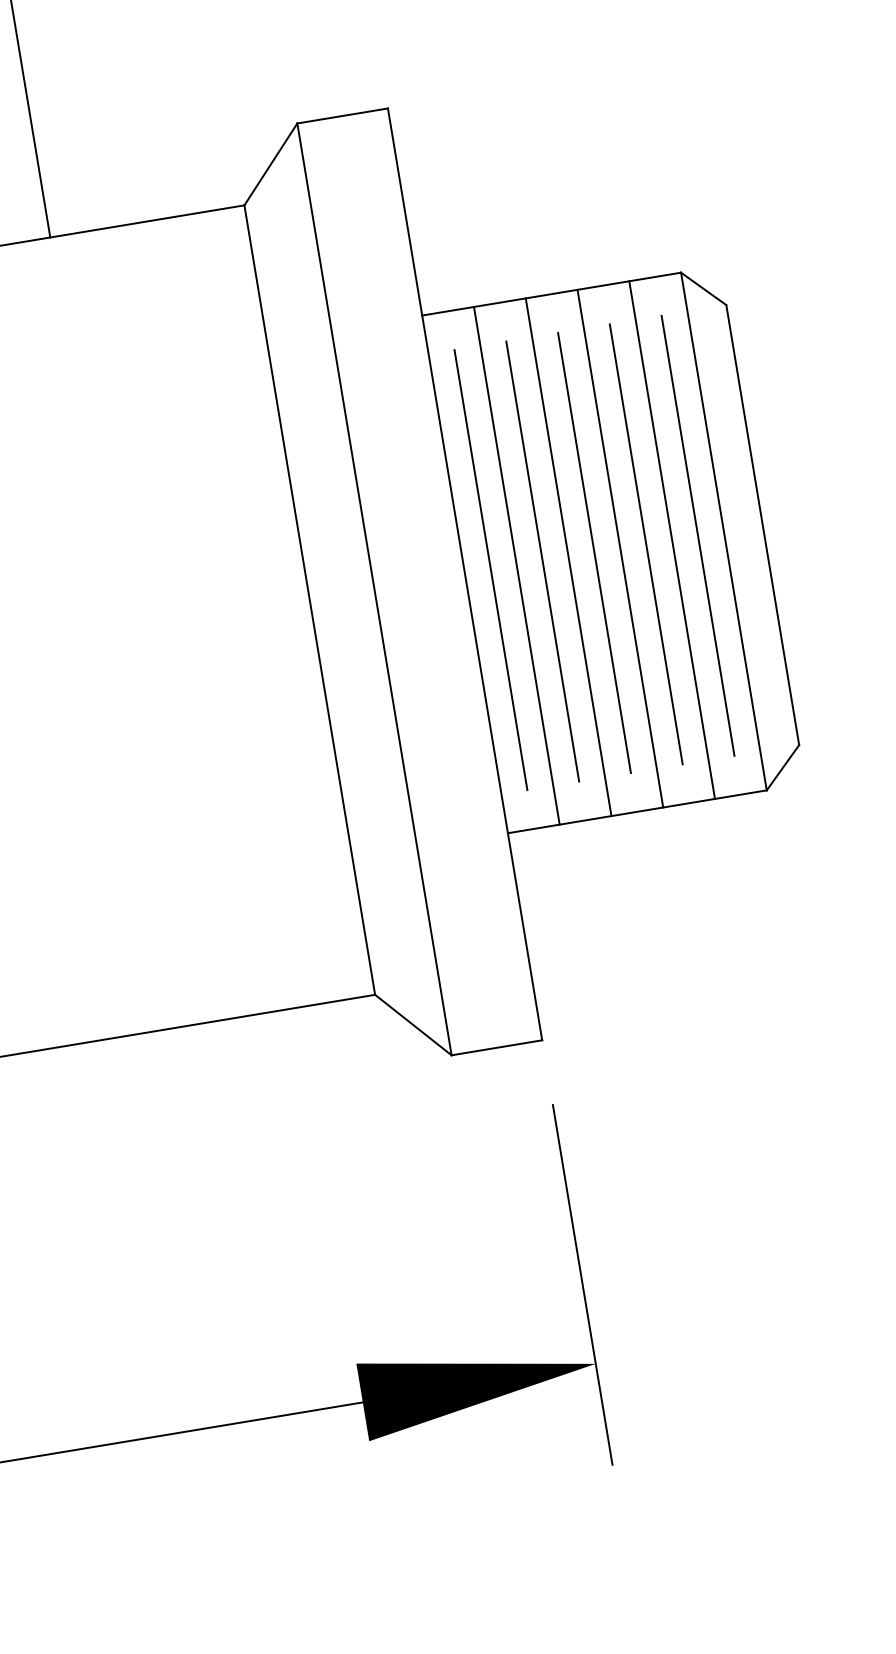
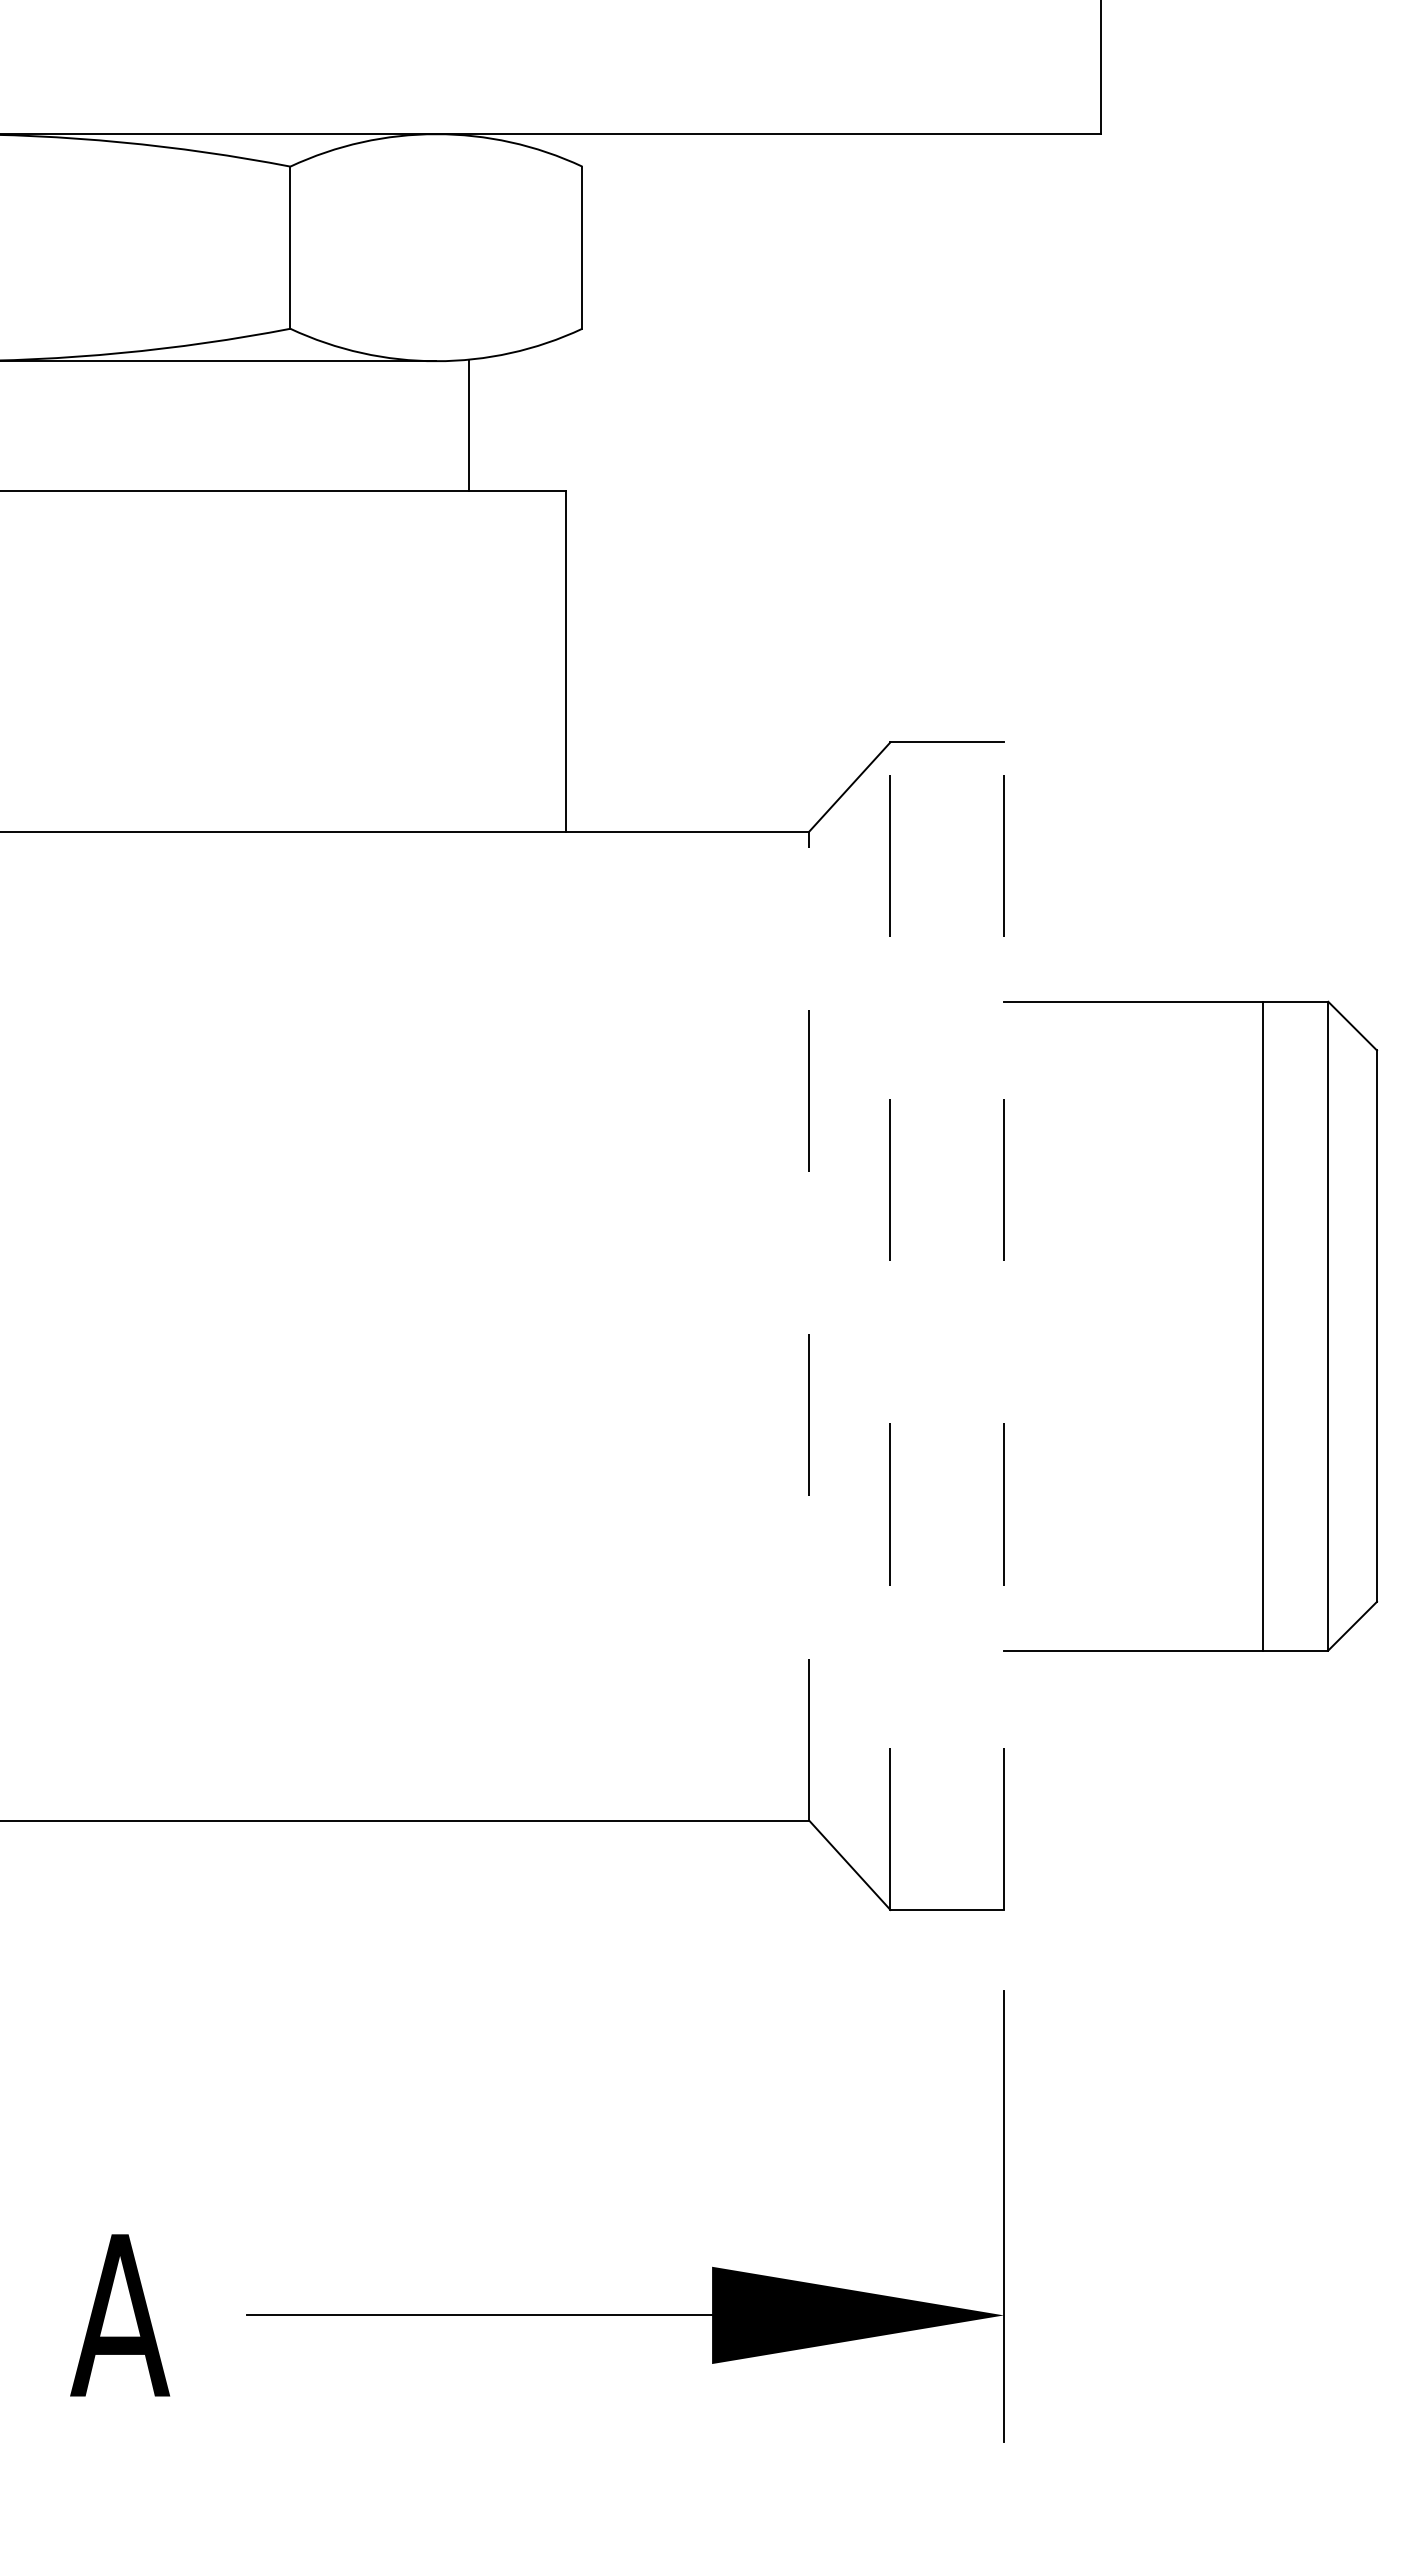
line: (697, 535) -> (1295, 1325), removed
line: (646, 543) -> (1231, 1325), removed
line: (620, 548) -> (1198, 1325), removed
line: (594, 552) -> (1166, 1325), removed
line: (568, 556) -> (1133, 1325), removed
line: (542, 560) -> (1101, 1325), removed
line: (516, 565) -> (1068, 1325), removed
line: (490, 569) -> (1035, 1325), removed
line: (464, 574) -> (1003, 1326), solid -> dashed
line: (374, 589) -> (890, 1326), solid -> dashed
line: (309, 600) -> (809, 1326), solid -> dashed

